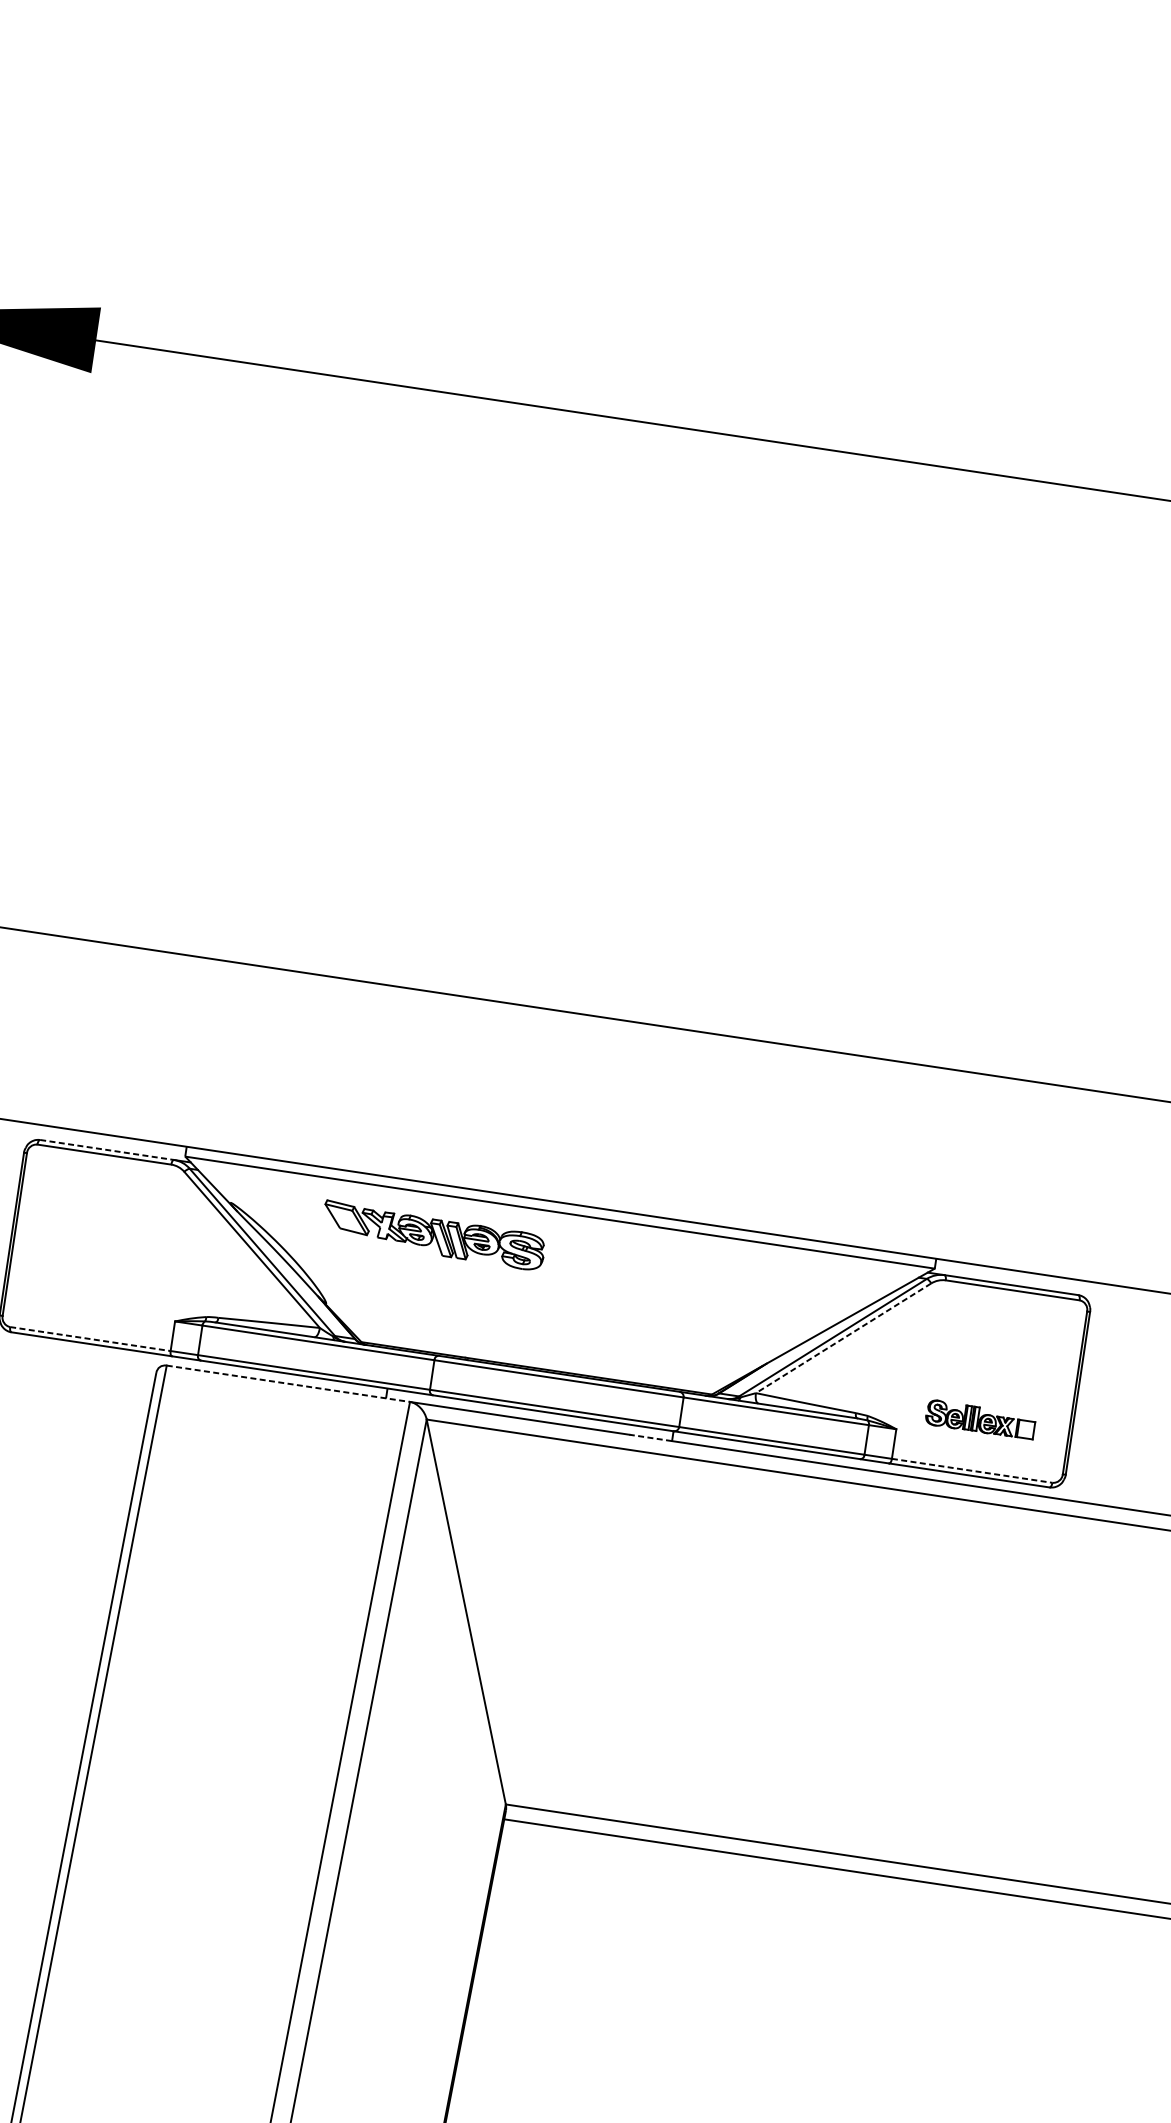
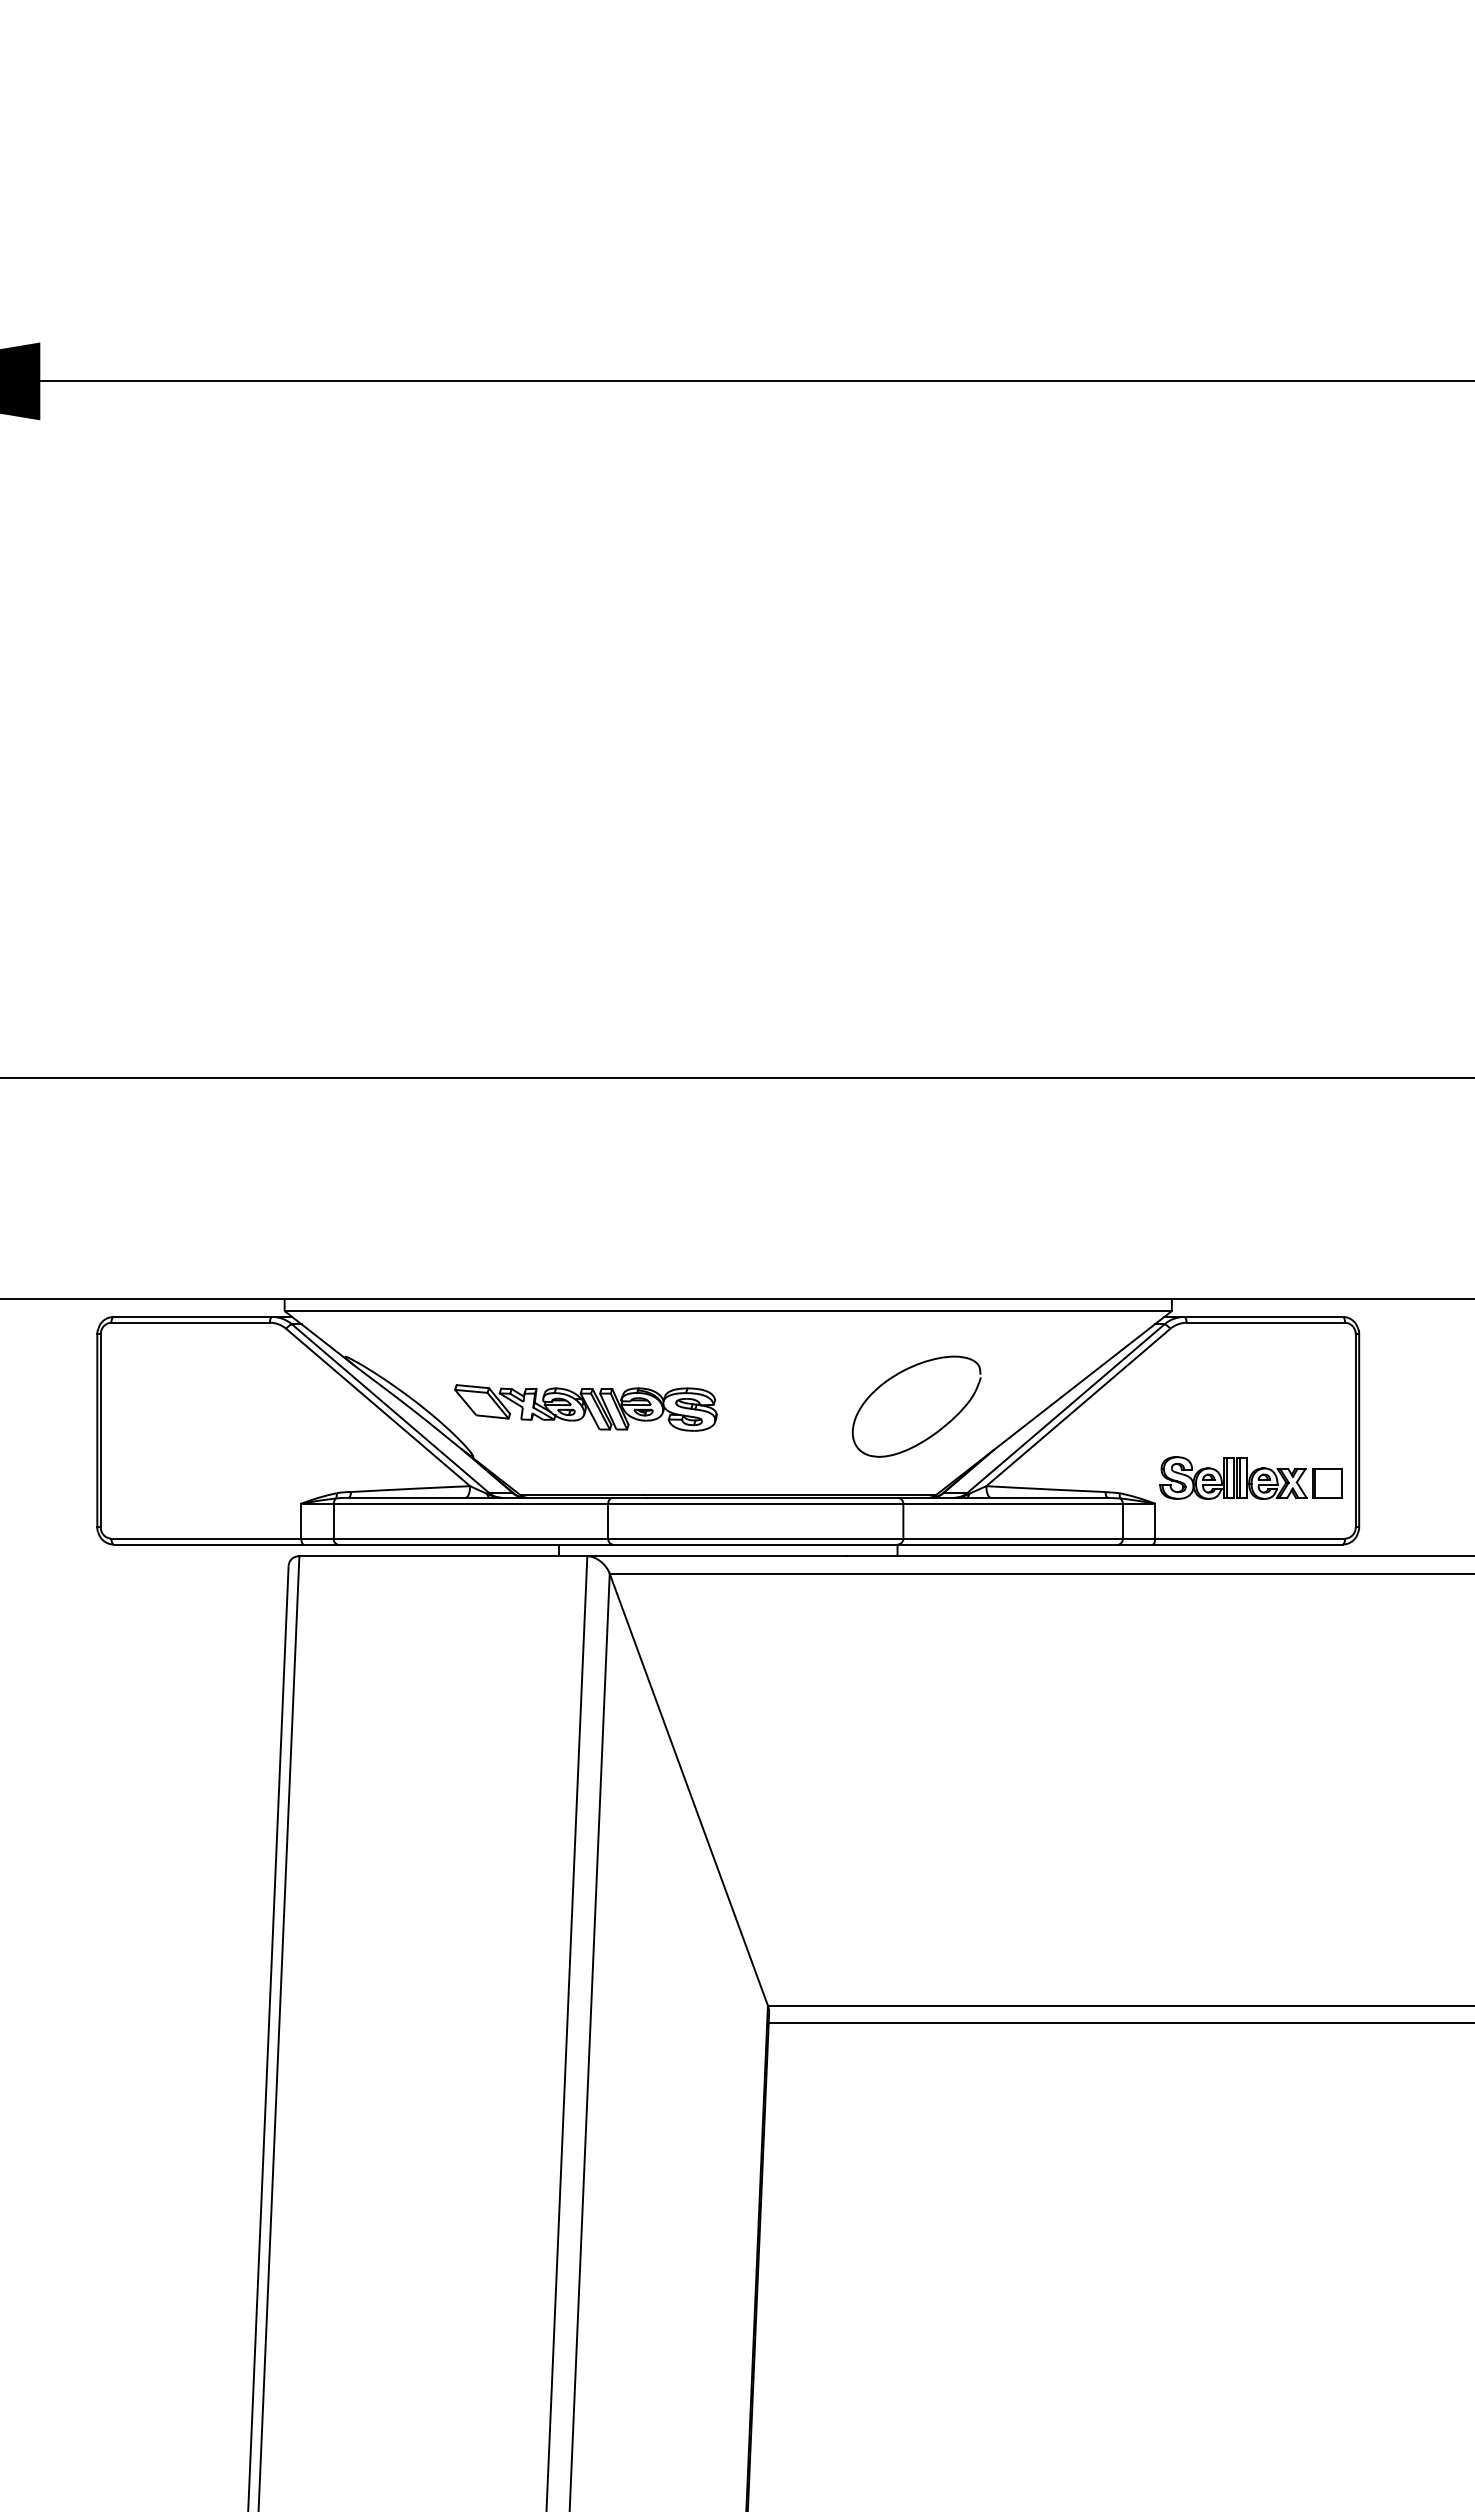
line: (107, 1149) -> (193, 1316), dashed -> solid
part: (433, 1235) -> (585, 1407), moved
line: (90, 1338) -> (206, 1538), dashed -> solid
line: (843, 1338) -> (1078, 1407), dashed -> solid
curve: (721, 1339) -> (937, 1430), added
line: (288, 1384) -> (443, 1556), dashed -> solid
part: (980, 1419) -> (1250, 1477), size x1.43
line: (650, 1438) -> (871, 1556), dashed -> solid
line: (972, 1470) -> (1250, 1538), dashed -> solid

